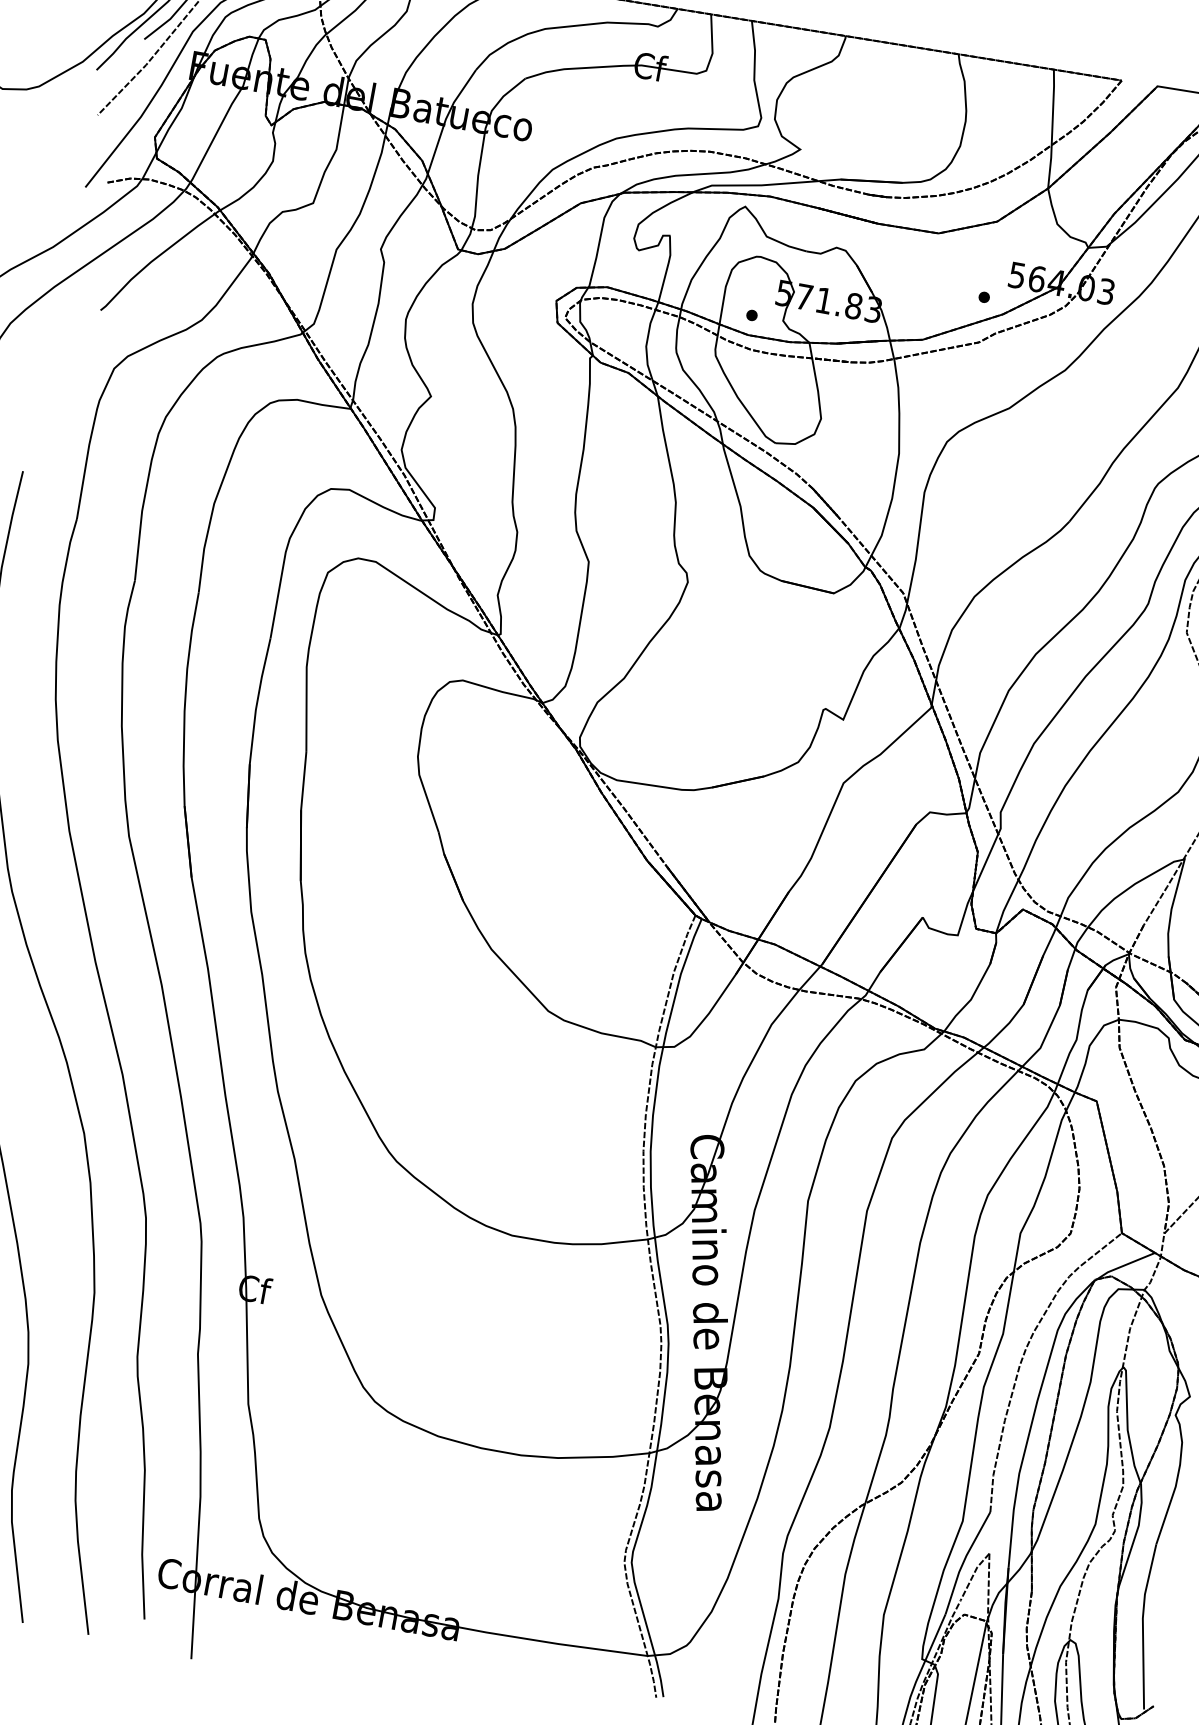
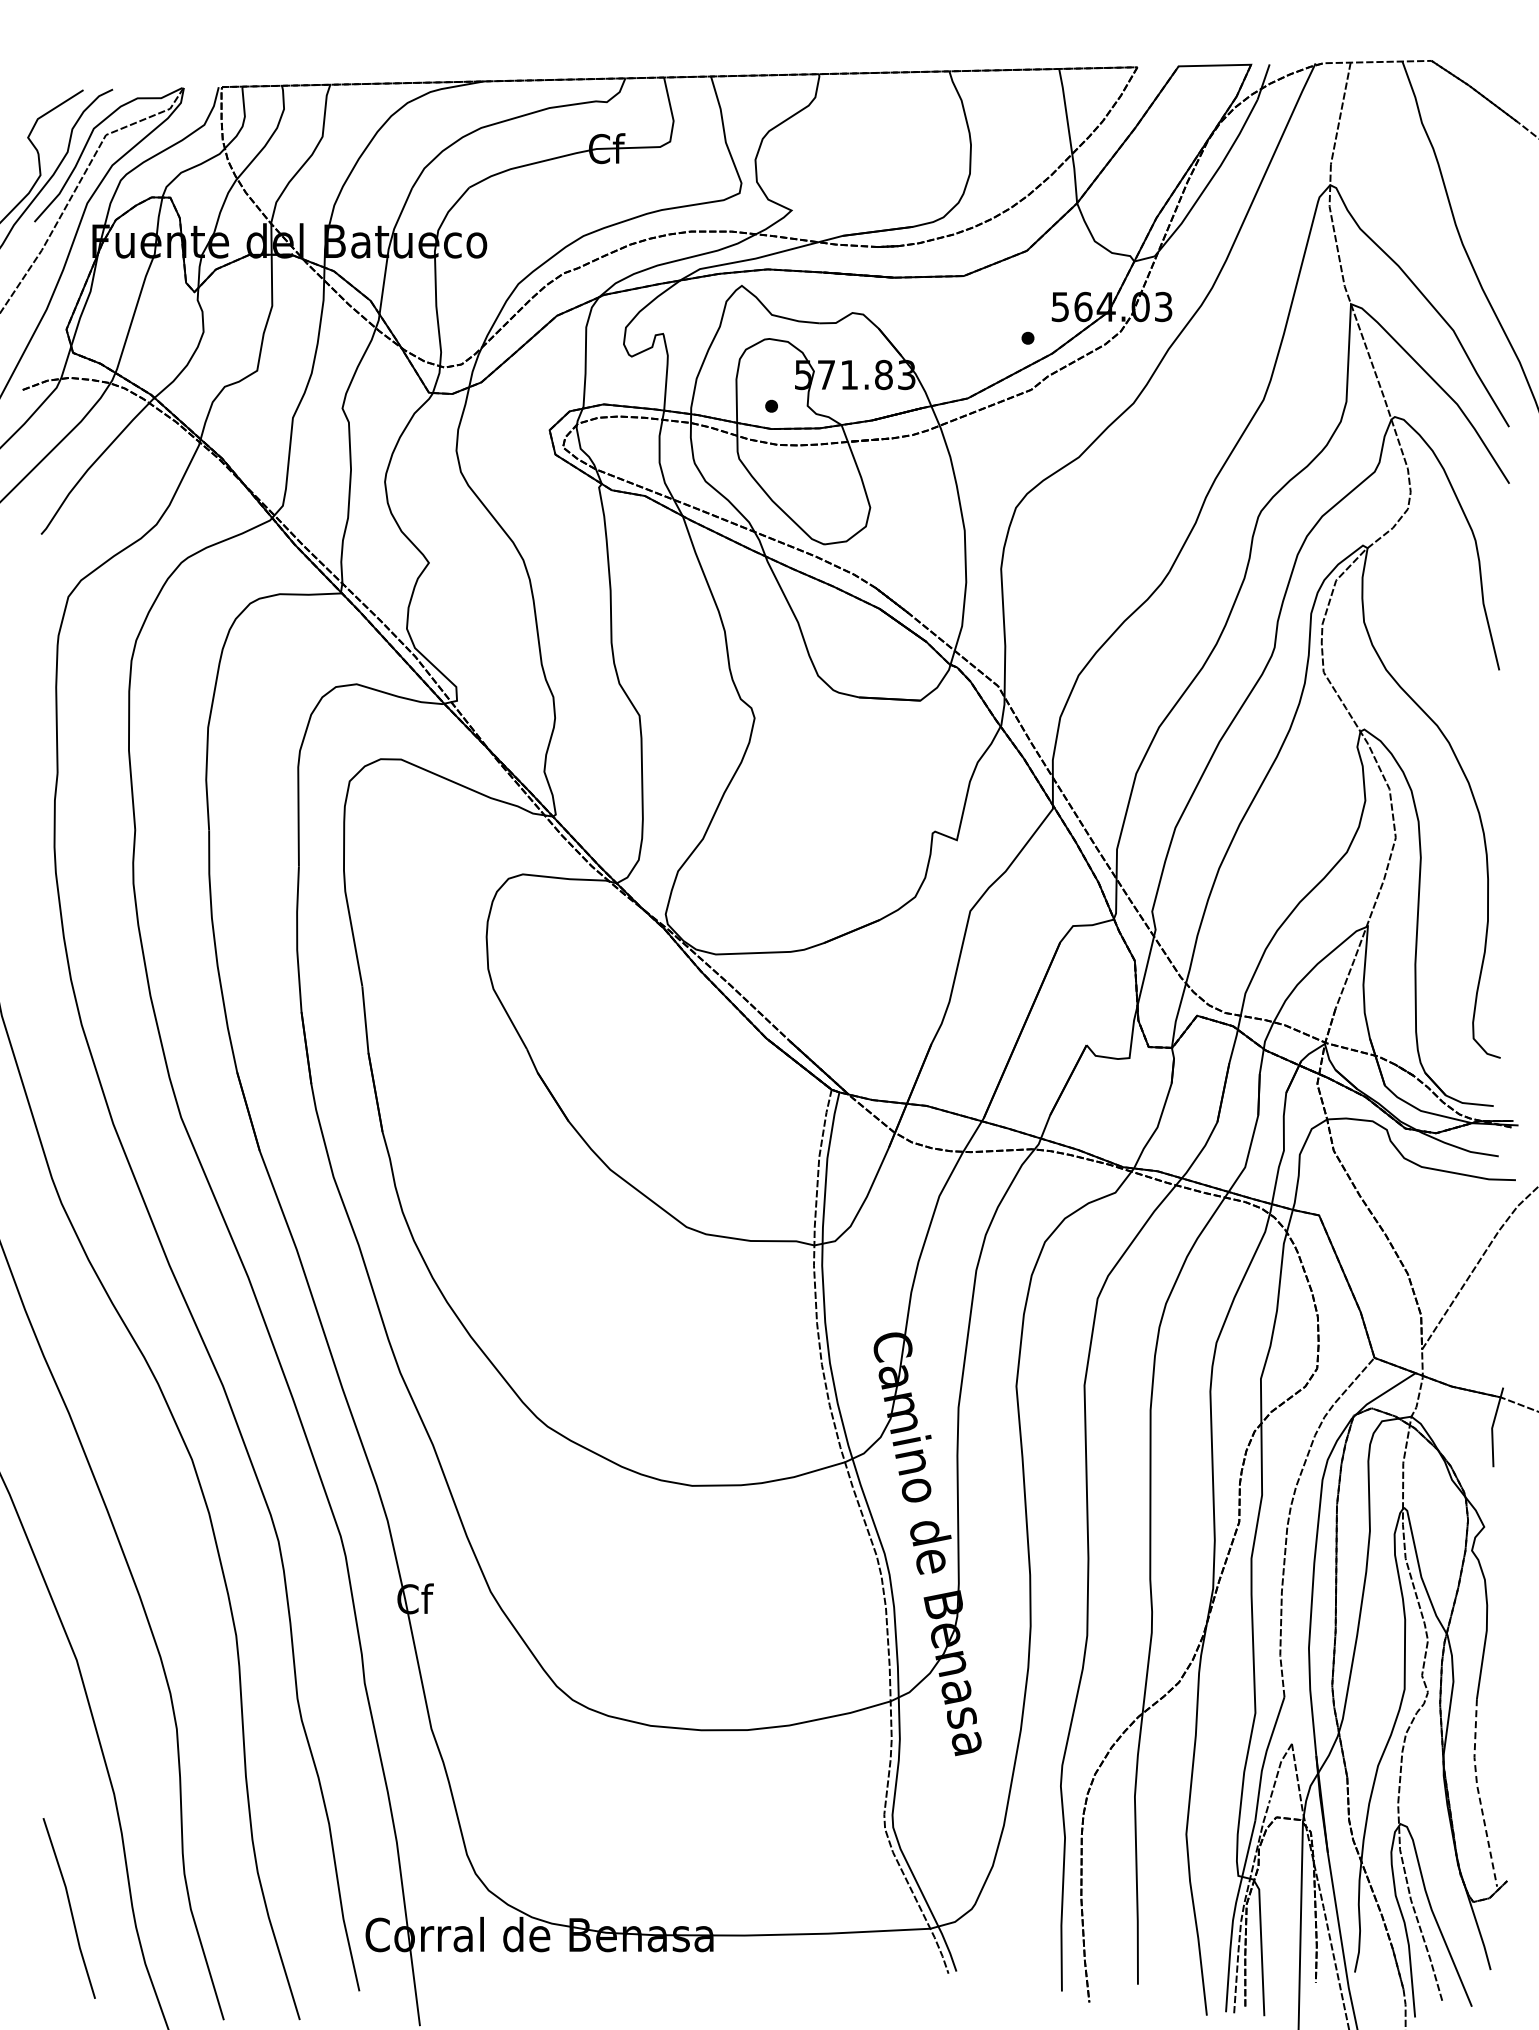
line: (1142, 1625) -> (1478, 1792), solid -> dashed

